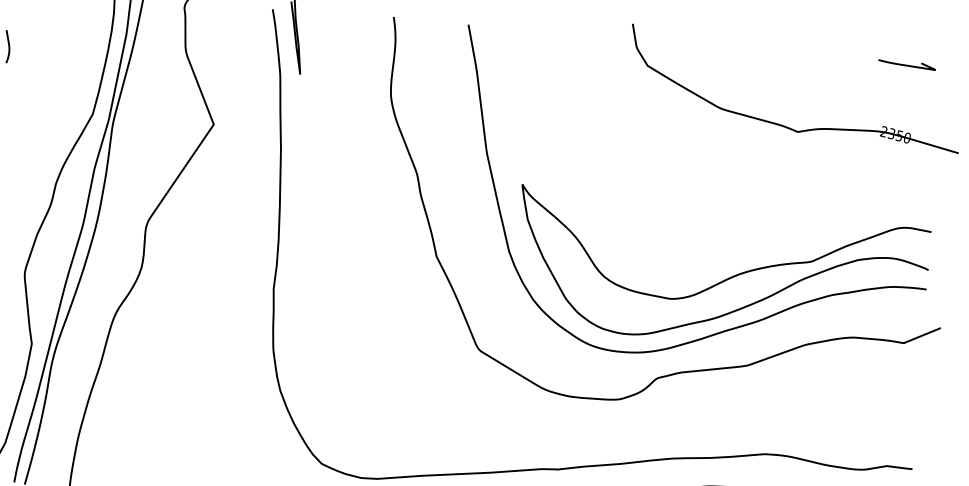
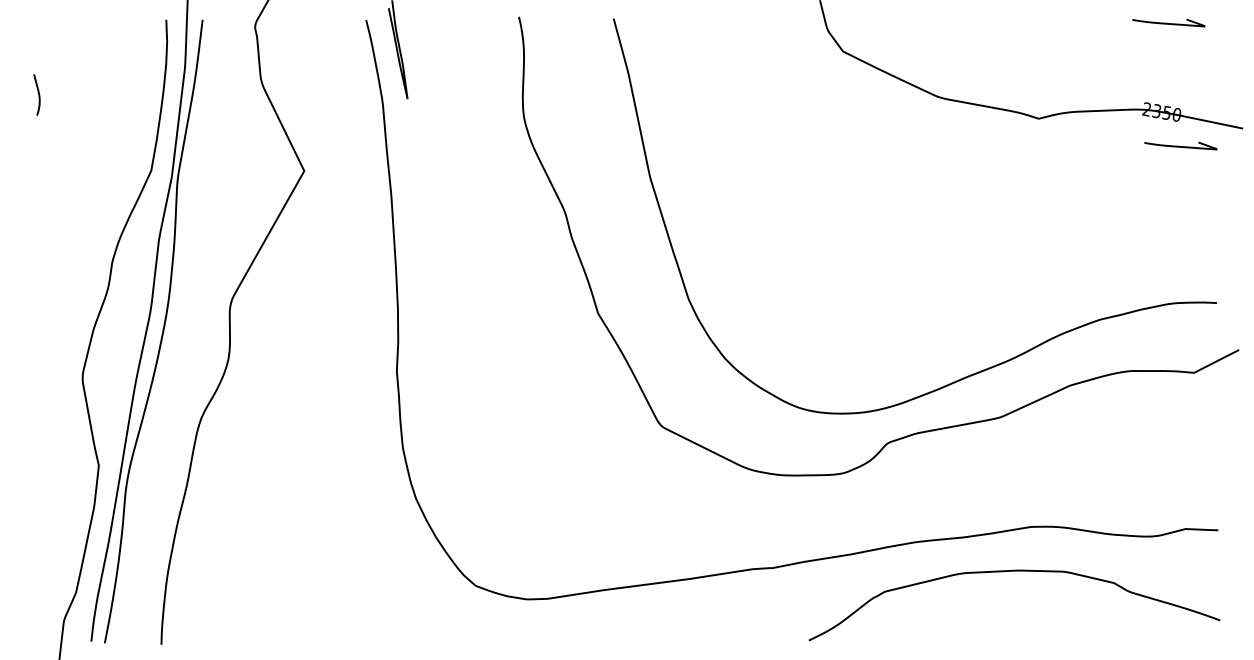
curve: (907, 162) -> (1179, 145), added
curve: (723, 280) -> (961, 312), removed

